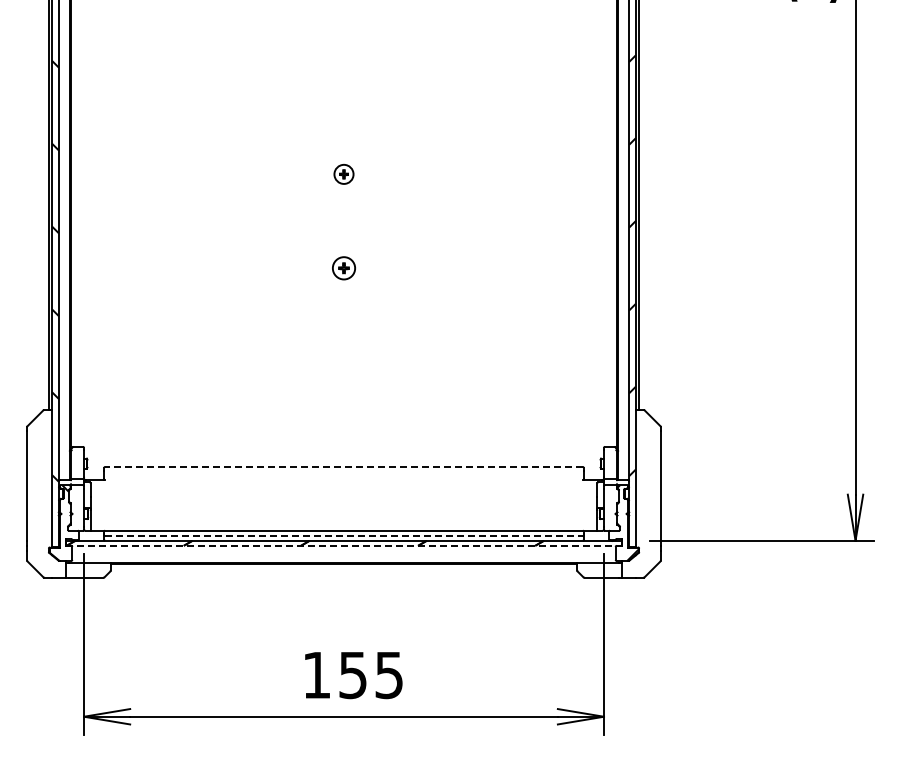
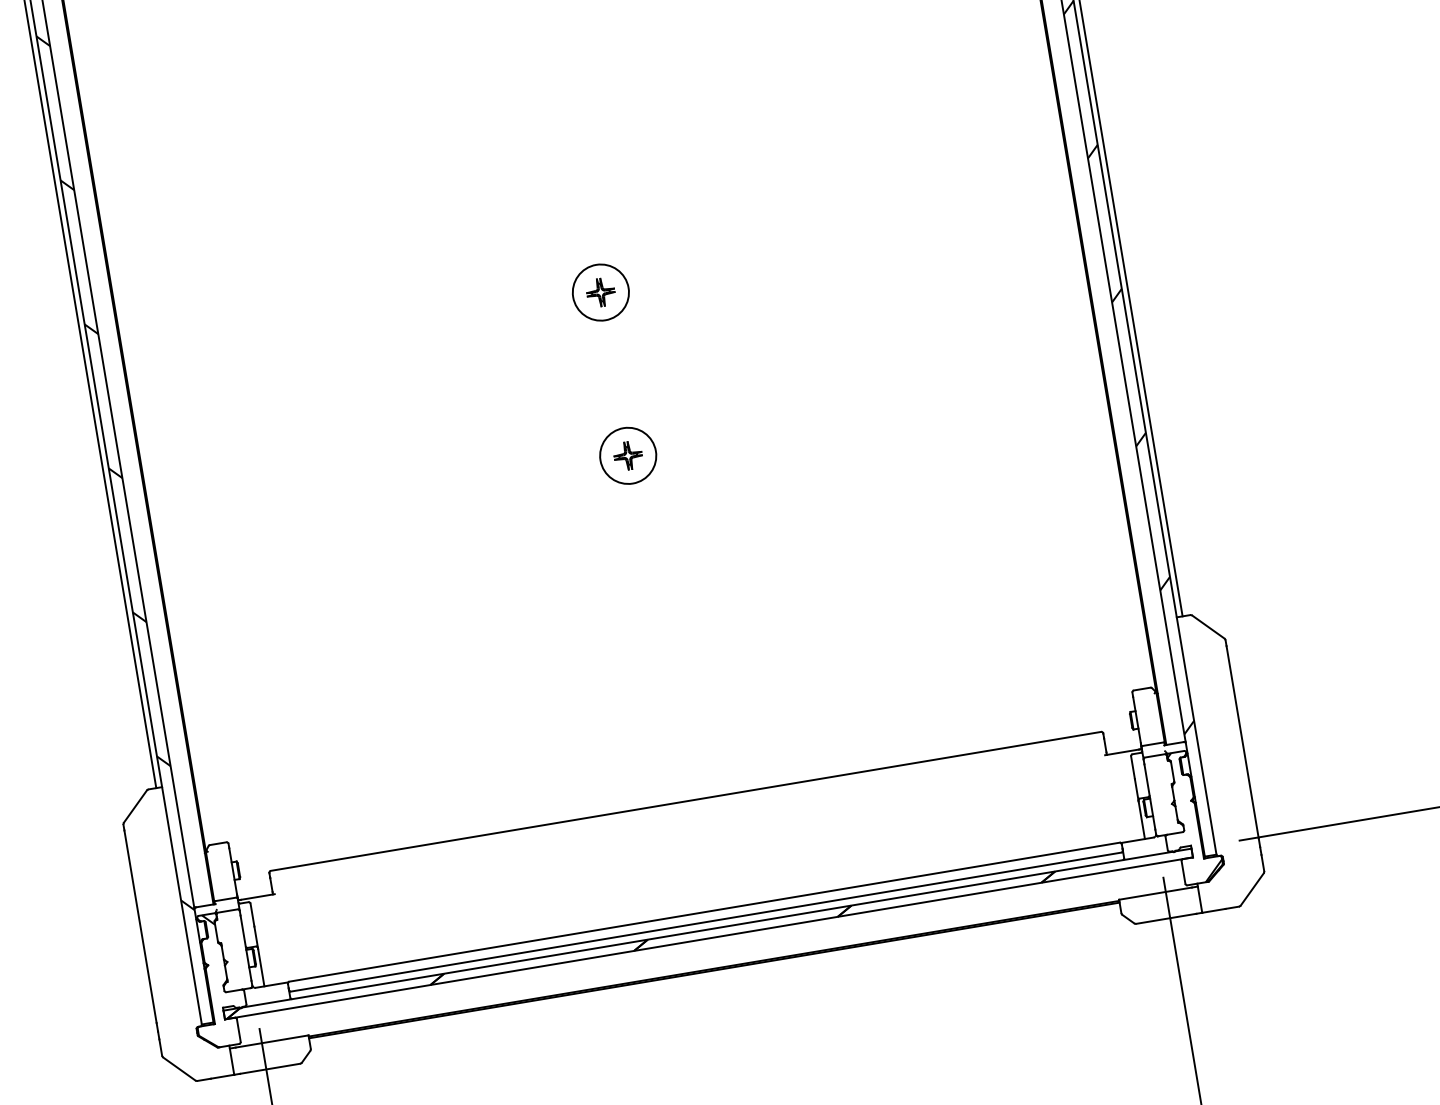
part: (343, 174) -> (600, 293), size x1.67
part: (343, 268) -> (627, 456), size x1.43
line: (344, 467) -> (687, 802), dashed -> solid
line: (344, 536) -> (707, 922), dashed -> solid
line: (344, 545) -> (709, 937), dashed -> solid

